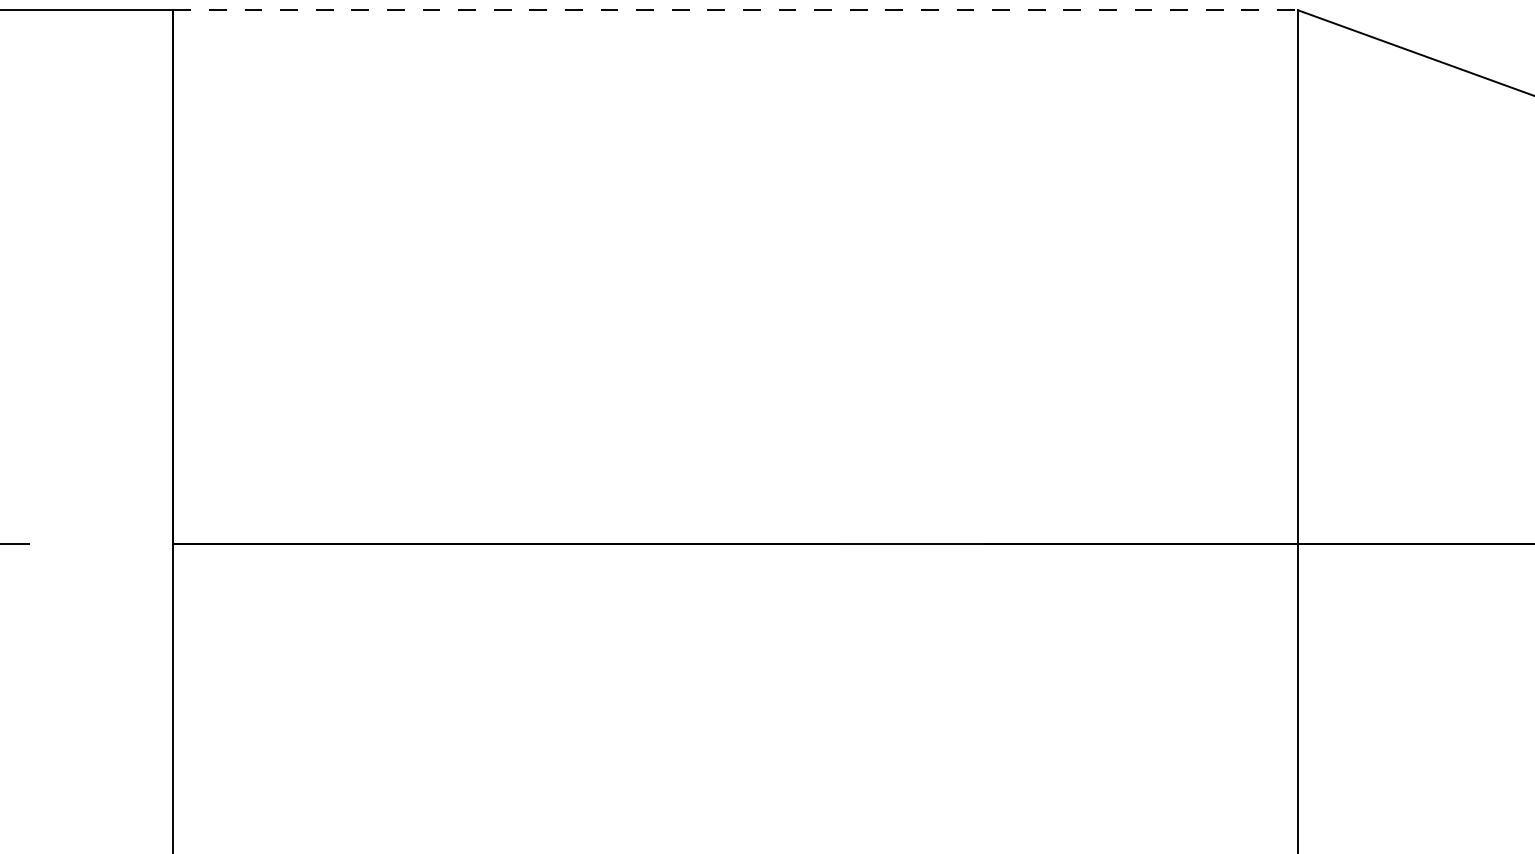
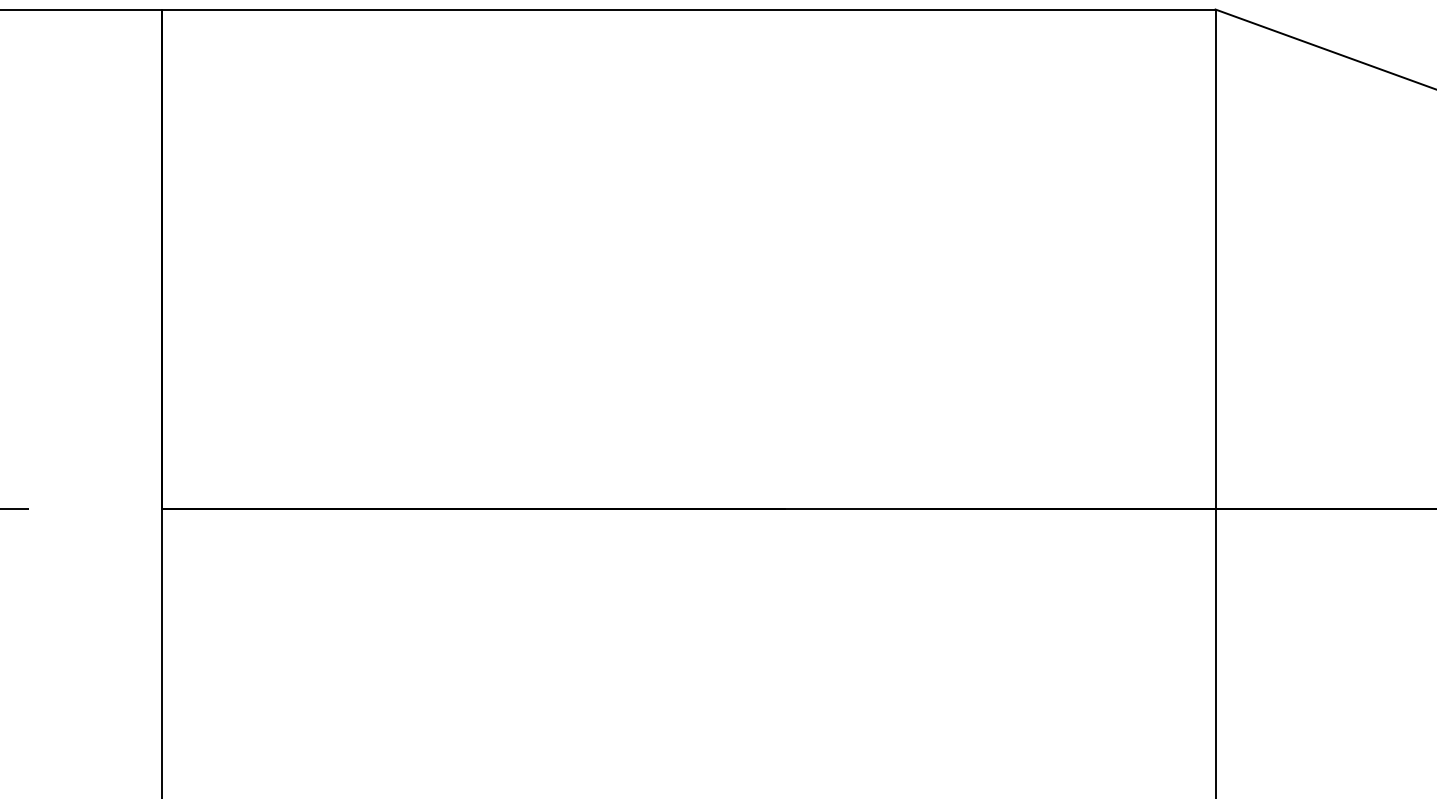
line: (735, 10) -> (688, 9), dashed -> solid

